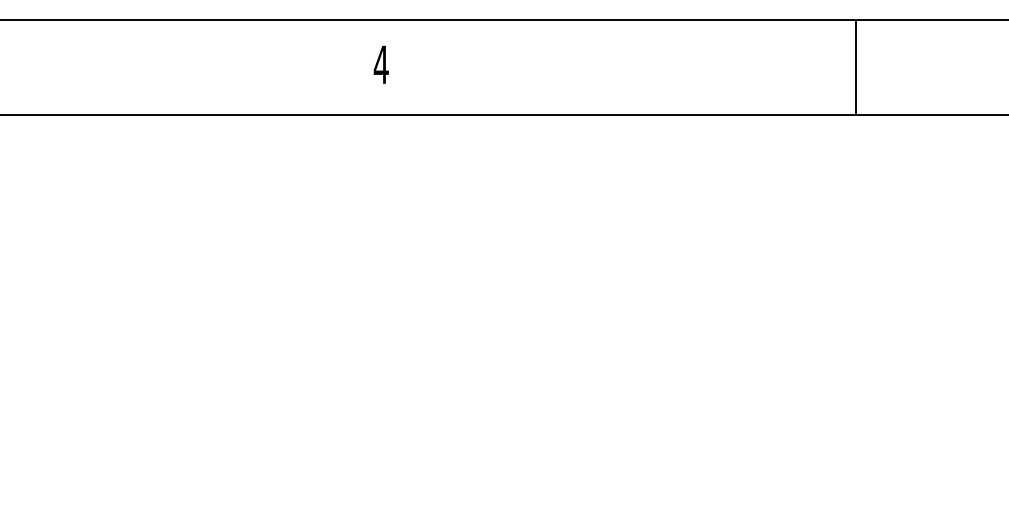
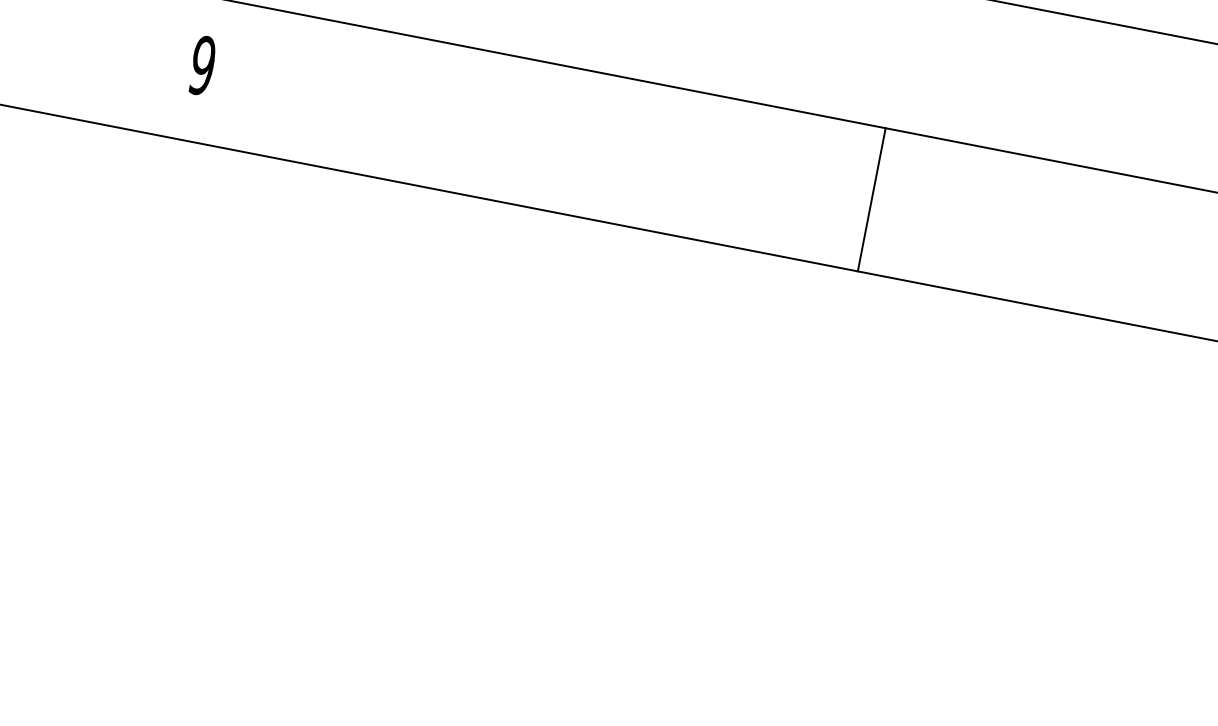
text: (380, 64) -> (201, 64), 4 -> 9
line: (856, 66) -> (872, 198), moved

